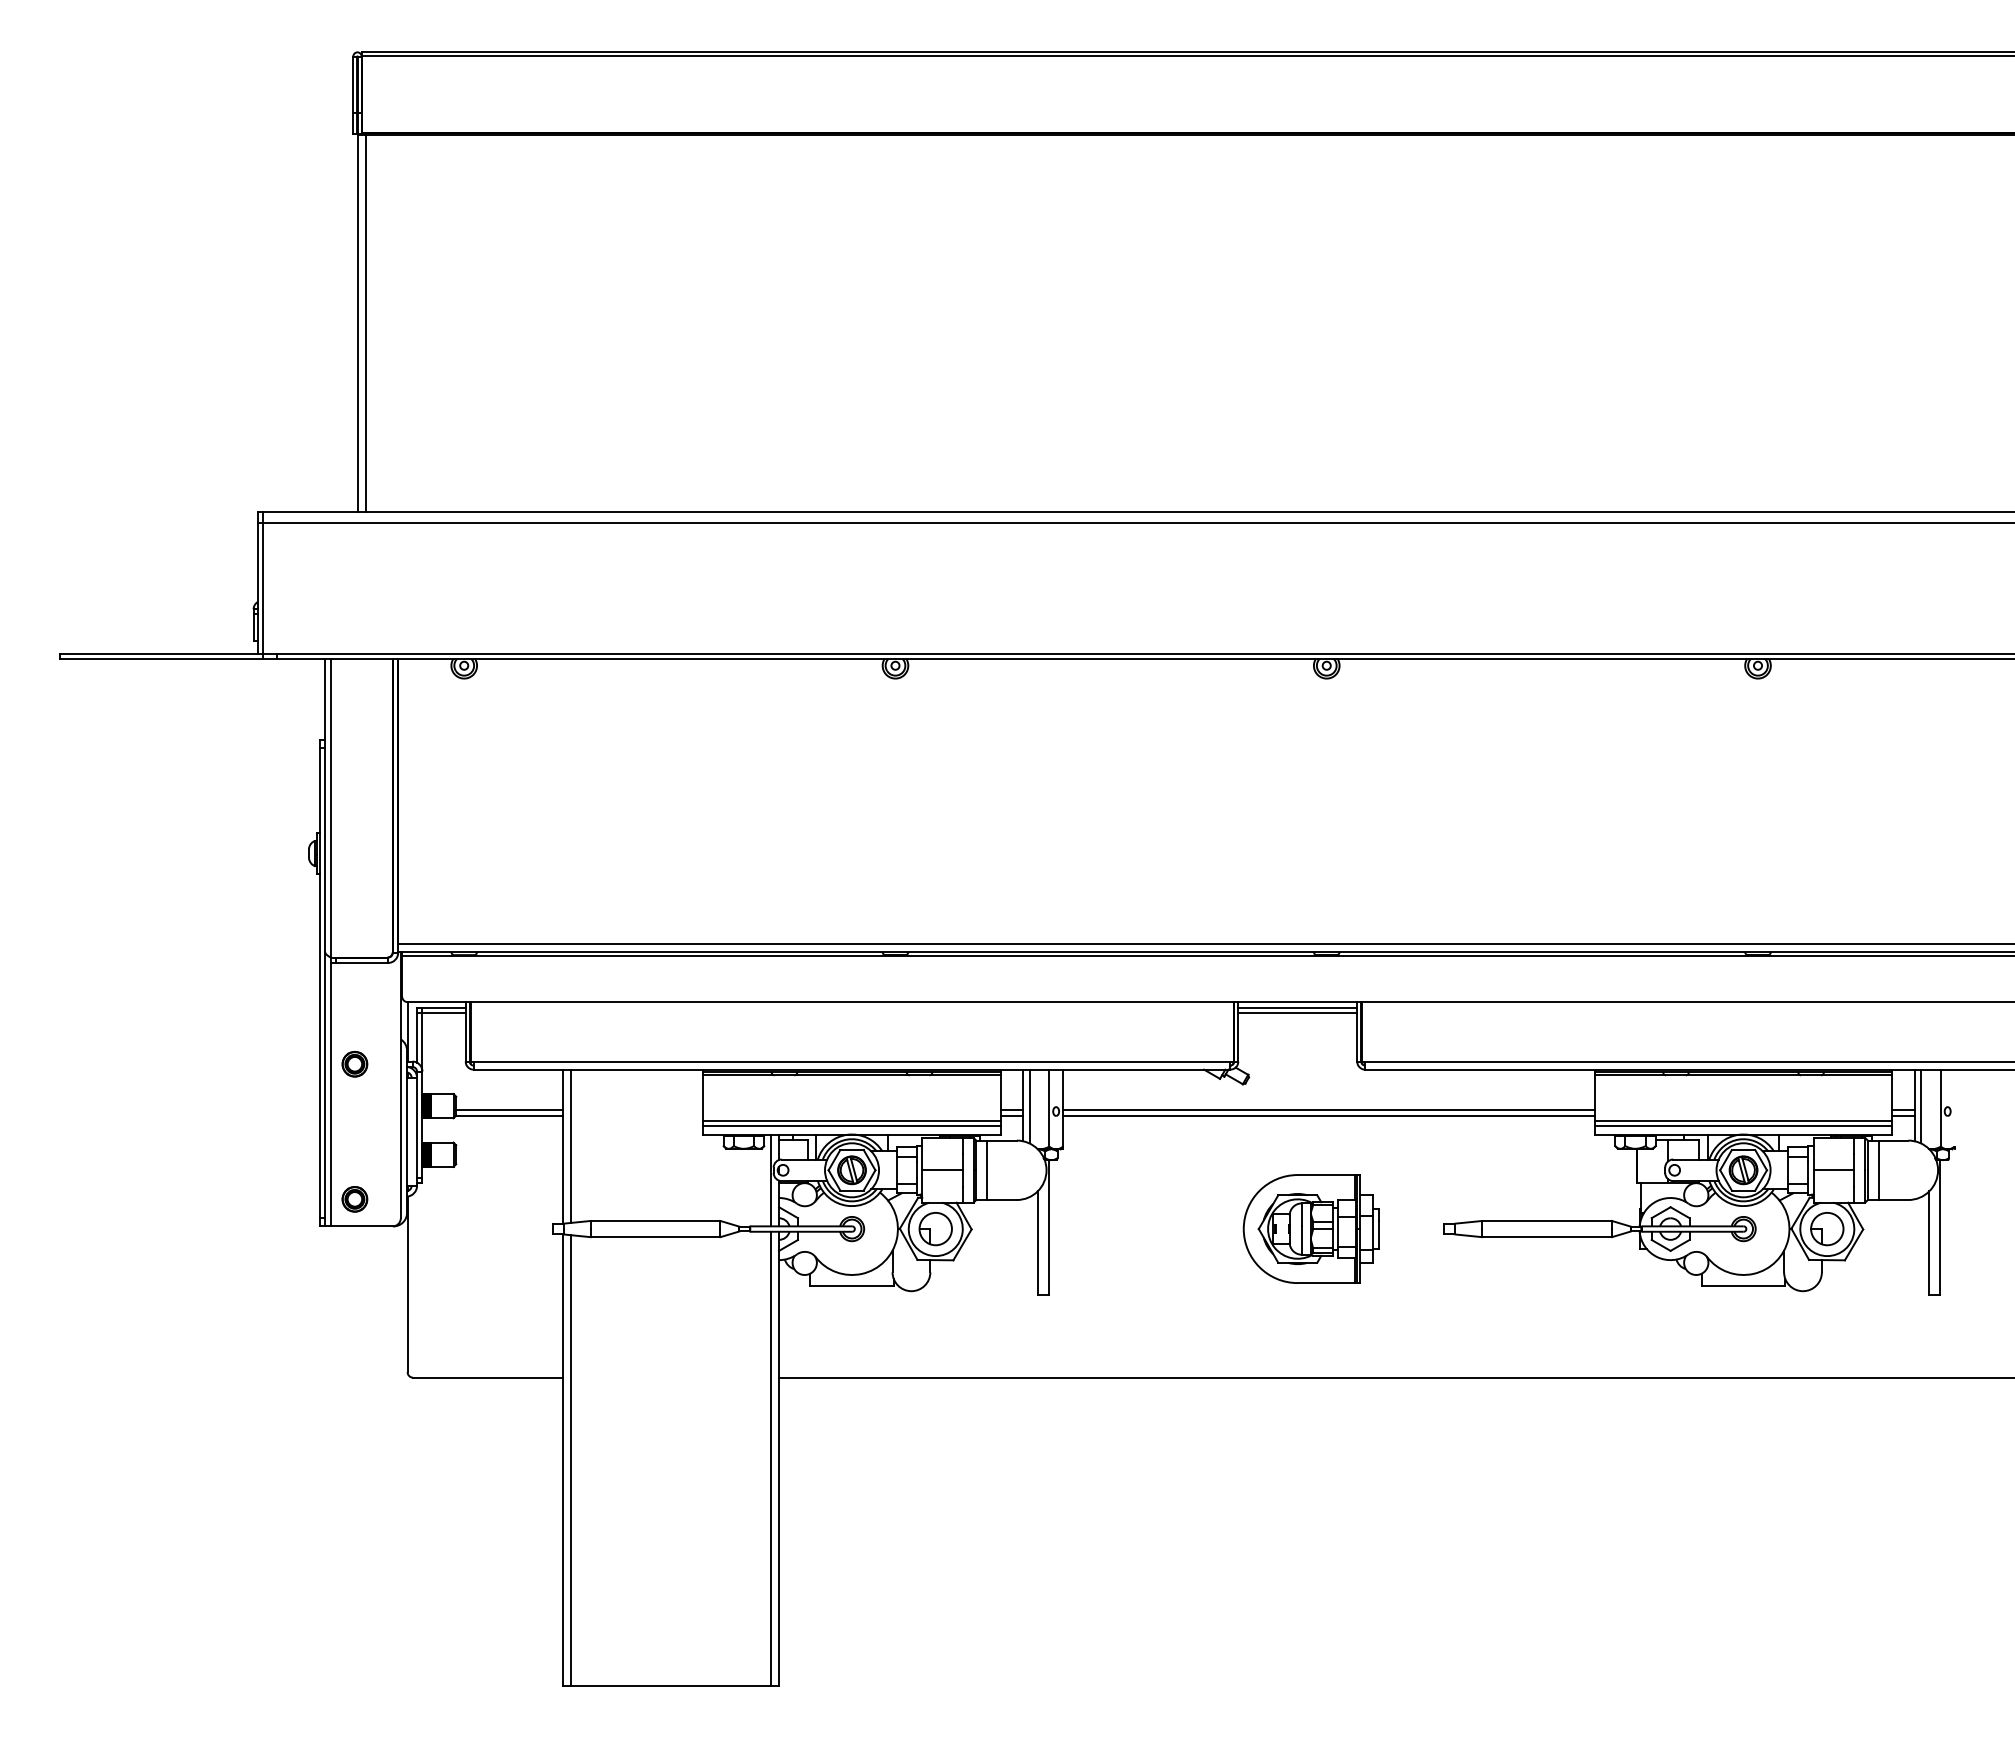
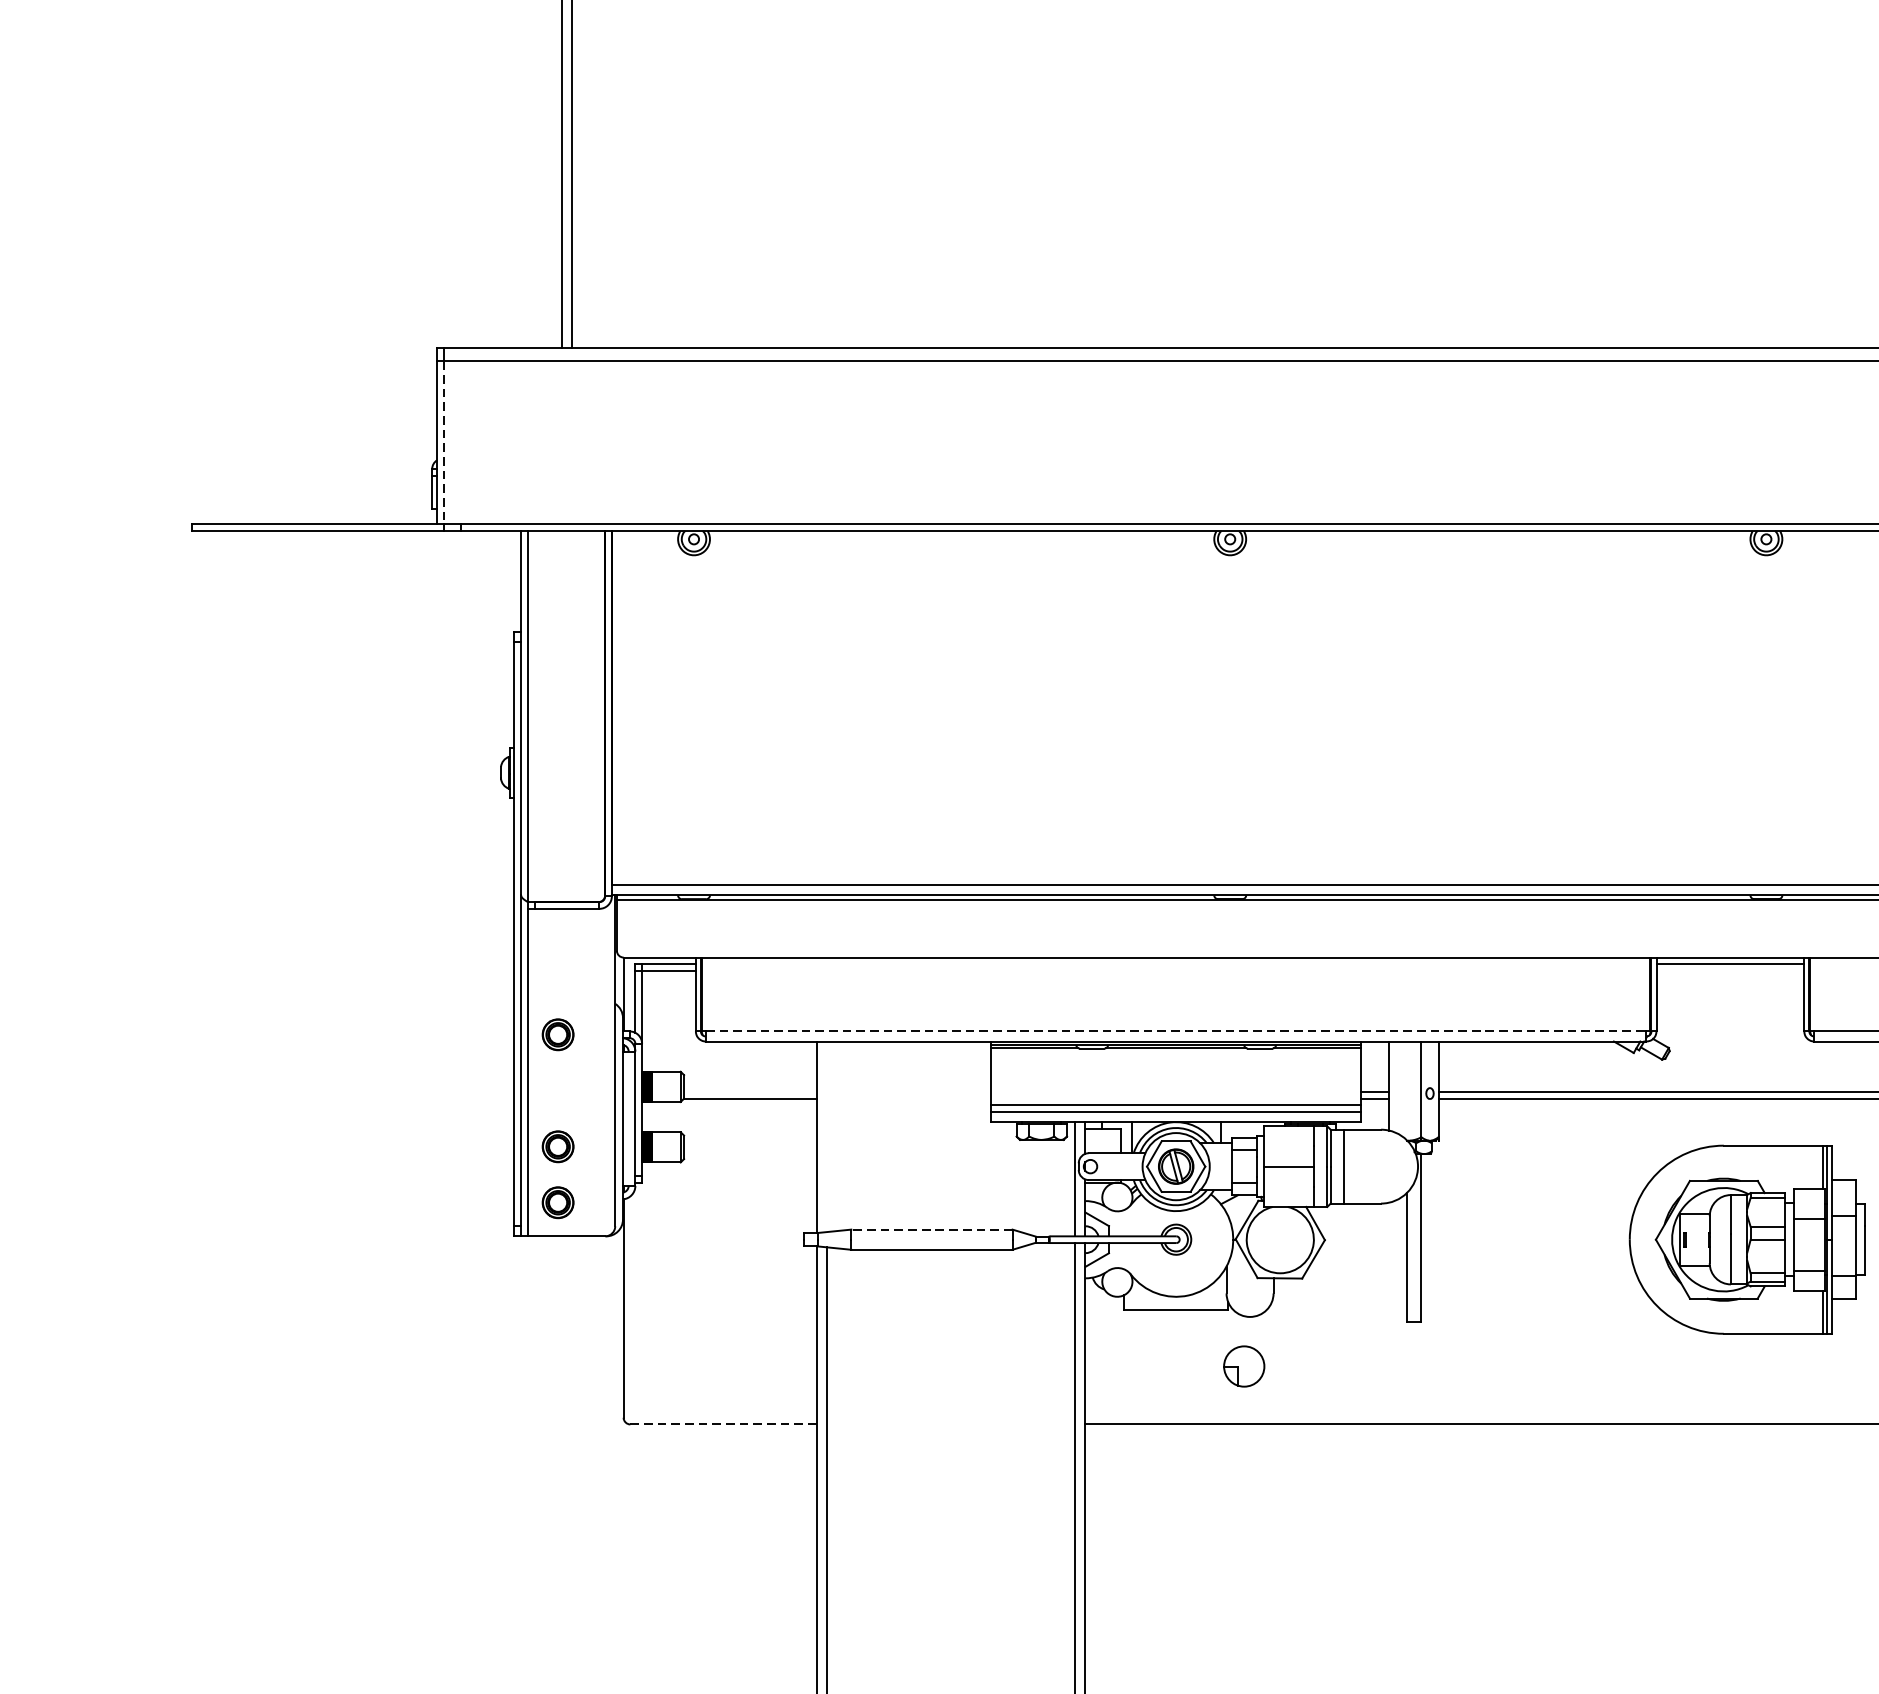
line: (263, 588) -> (444, 443), solid -> dashed
line: (1297, 1012) -> (1730, 970), removed
line: (852, 1061) -> (1176, 1031), solid -> dashed
line: (1029, 1106) -> (1396, 1087), removed
line: (509, 1110) -> (750, 1092), removed
line: (571, 1145) -> (827, 1135), removed
part: (354, 1154) -> (557, 1146), added
line: (655, 1220) -> (931, 1229), solid -> dashed
part: (1310, 1228) -> (1746, 1239), size x1.4
part: (935, 1229) -> (1243, 1367), moved
line: (487, 1377) -> (722, 1424), solid -> dashed

